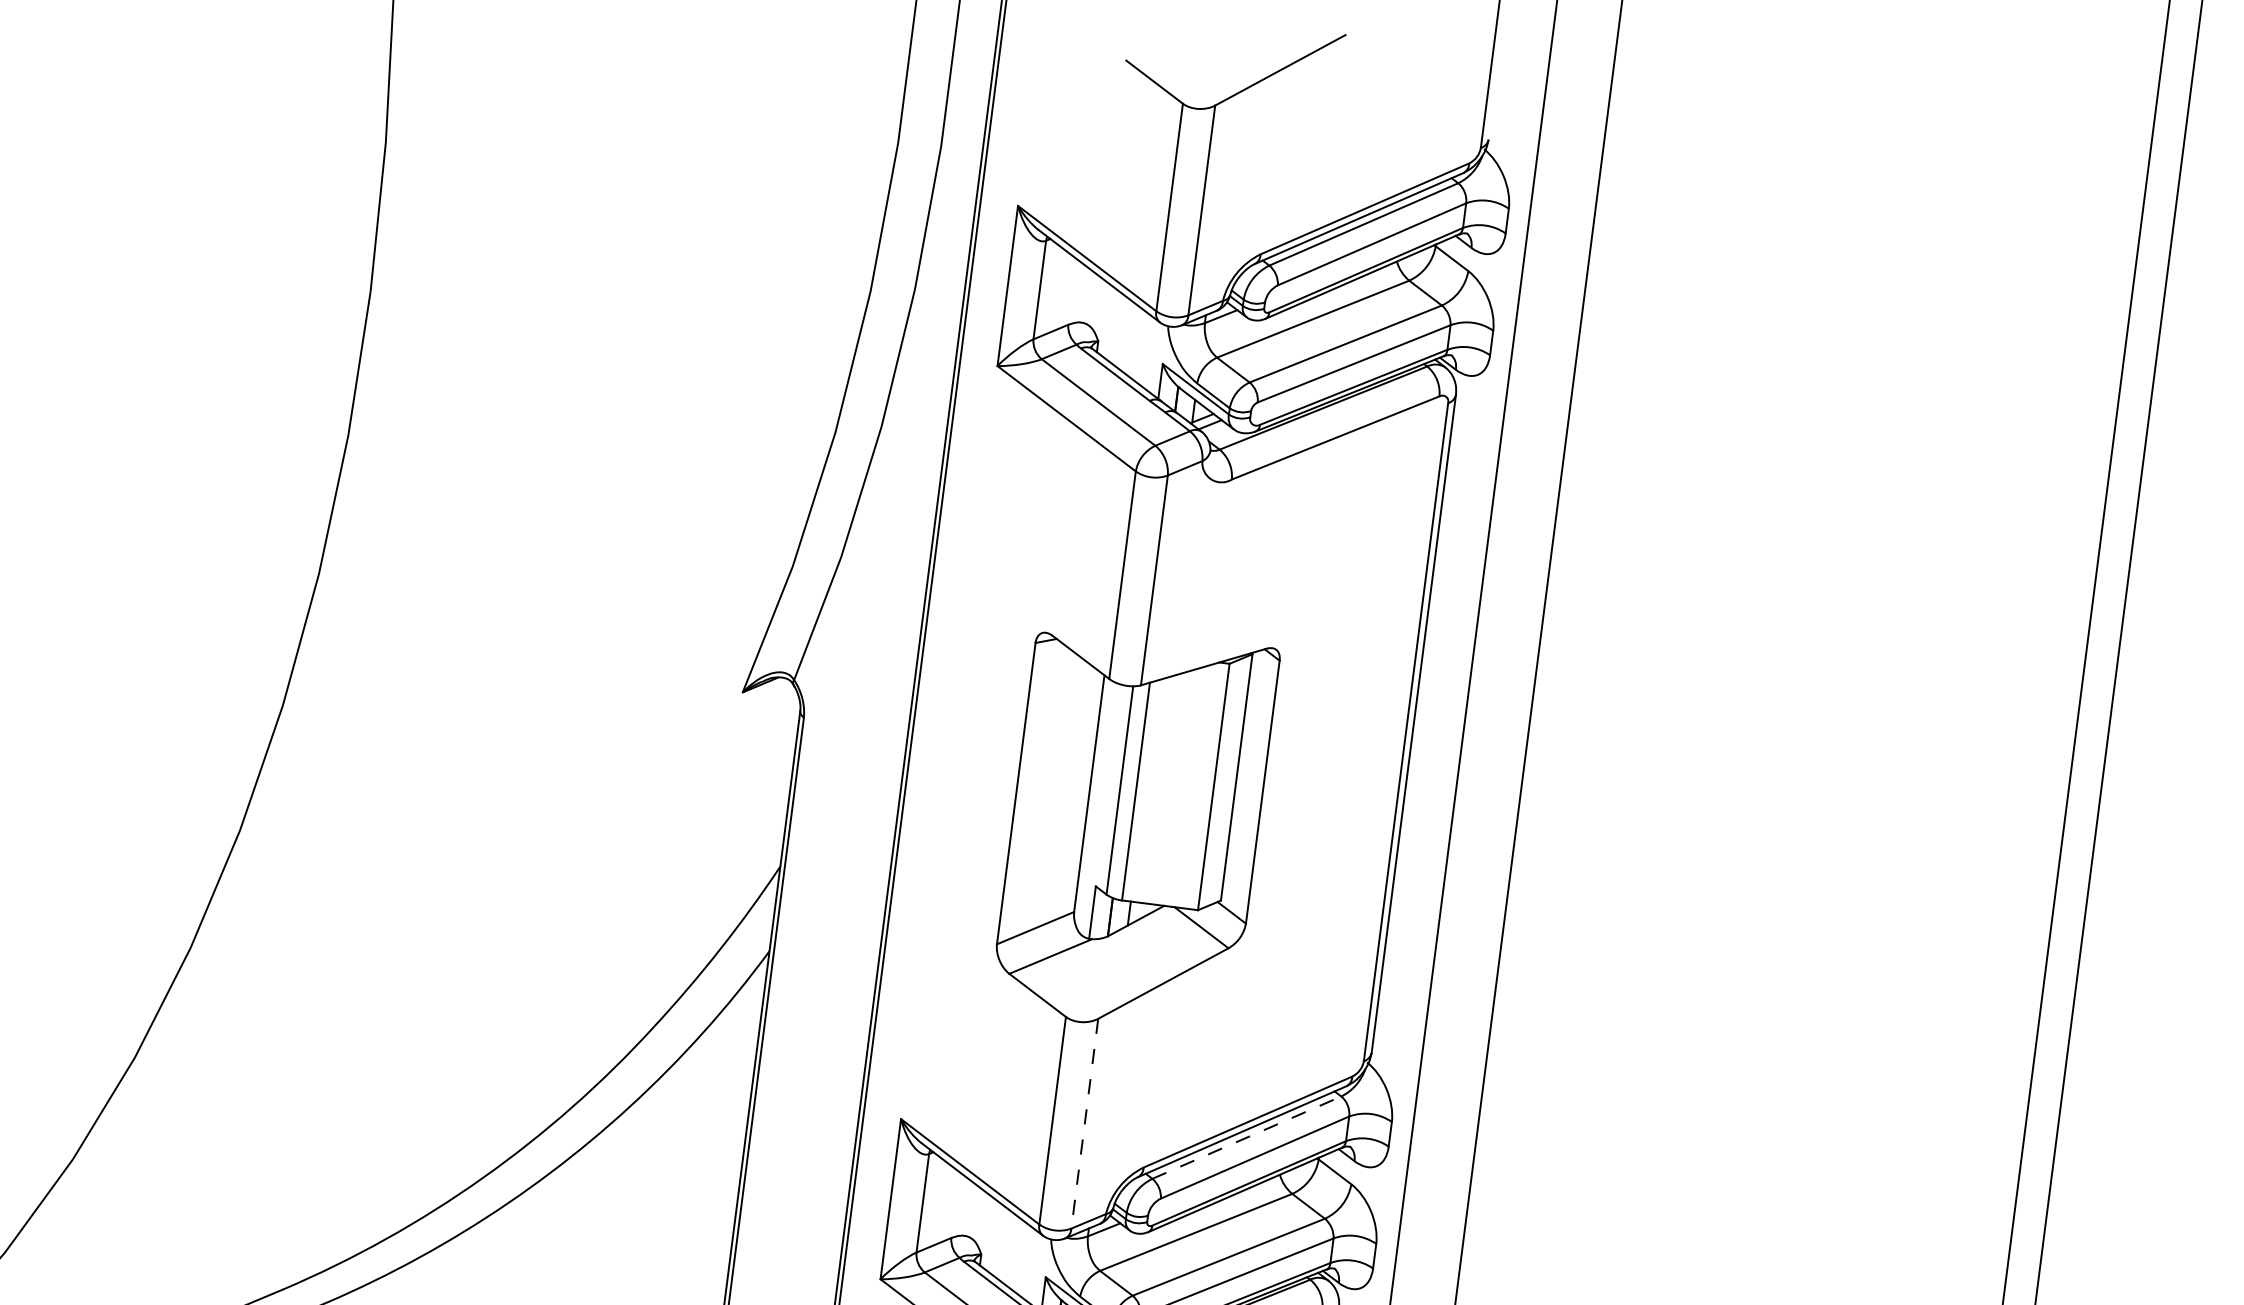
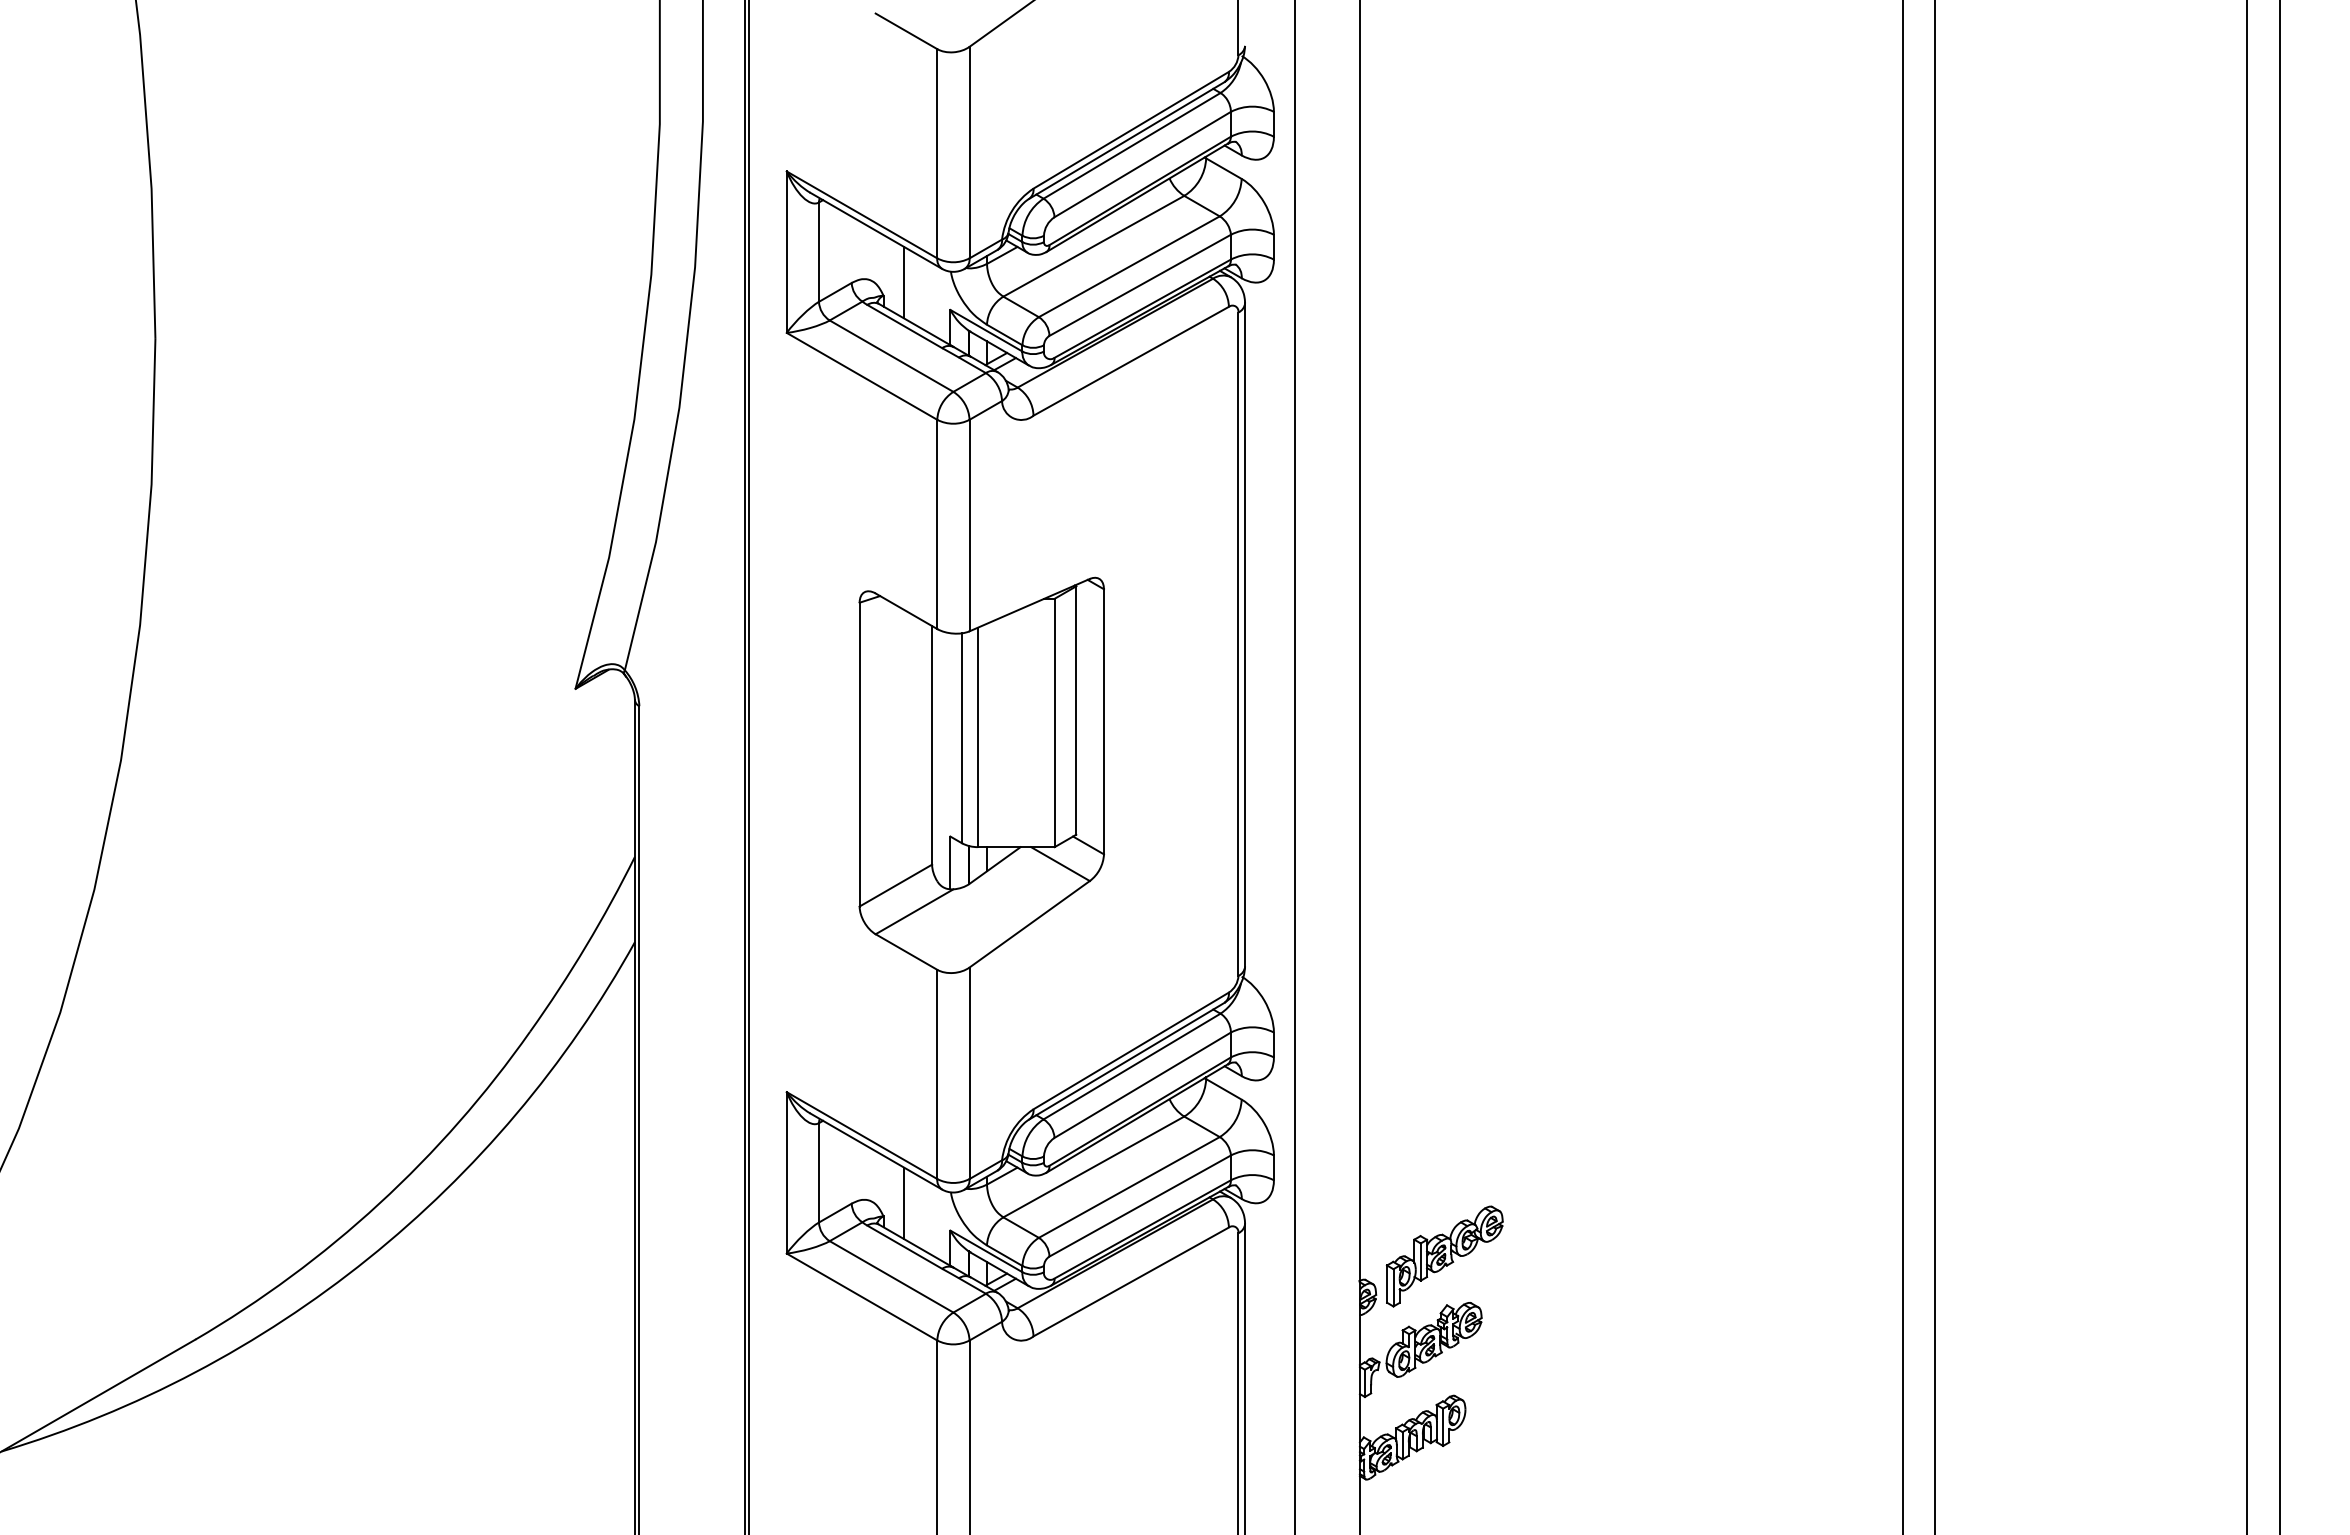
line: (1120, 331) -> (904, 282), added
line: (1084, 1123) -> (969, 1073), dashed -> solid
line: (1247, 1137) -> (1132, 1066), dashed -> solid
line: (1003, 1244) -> (904, 1203), added

